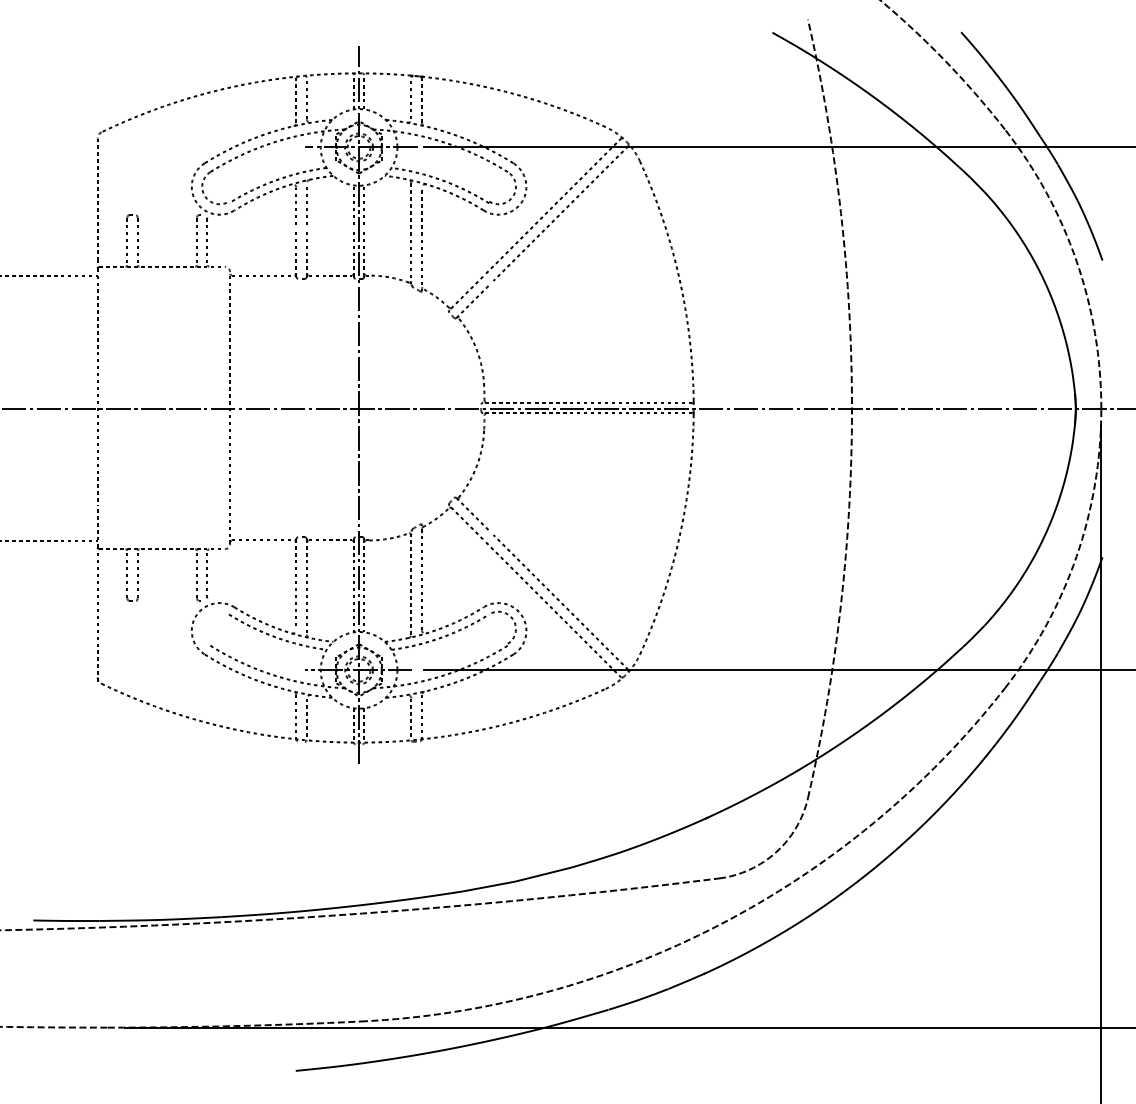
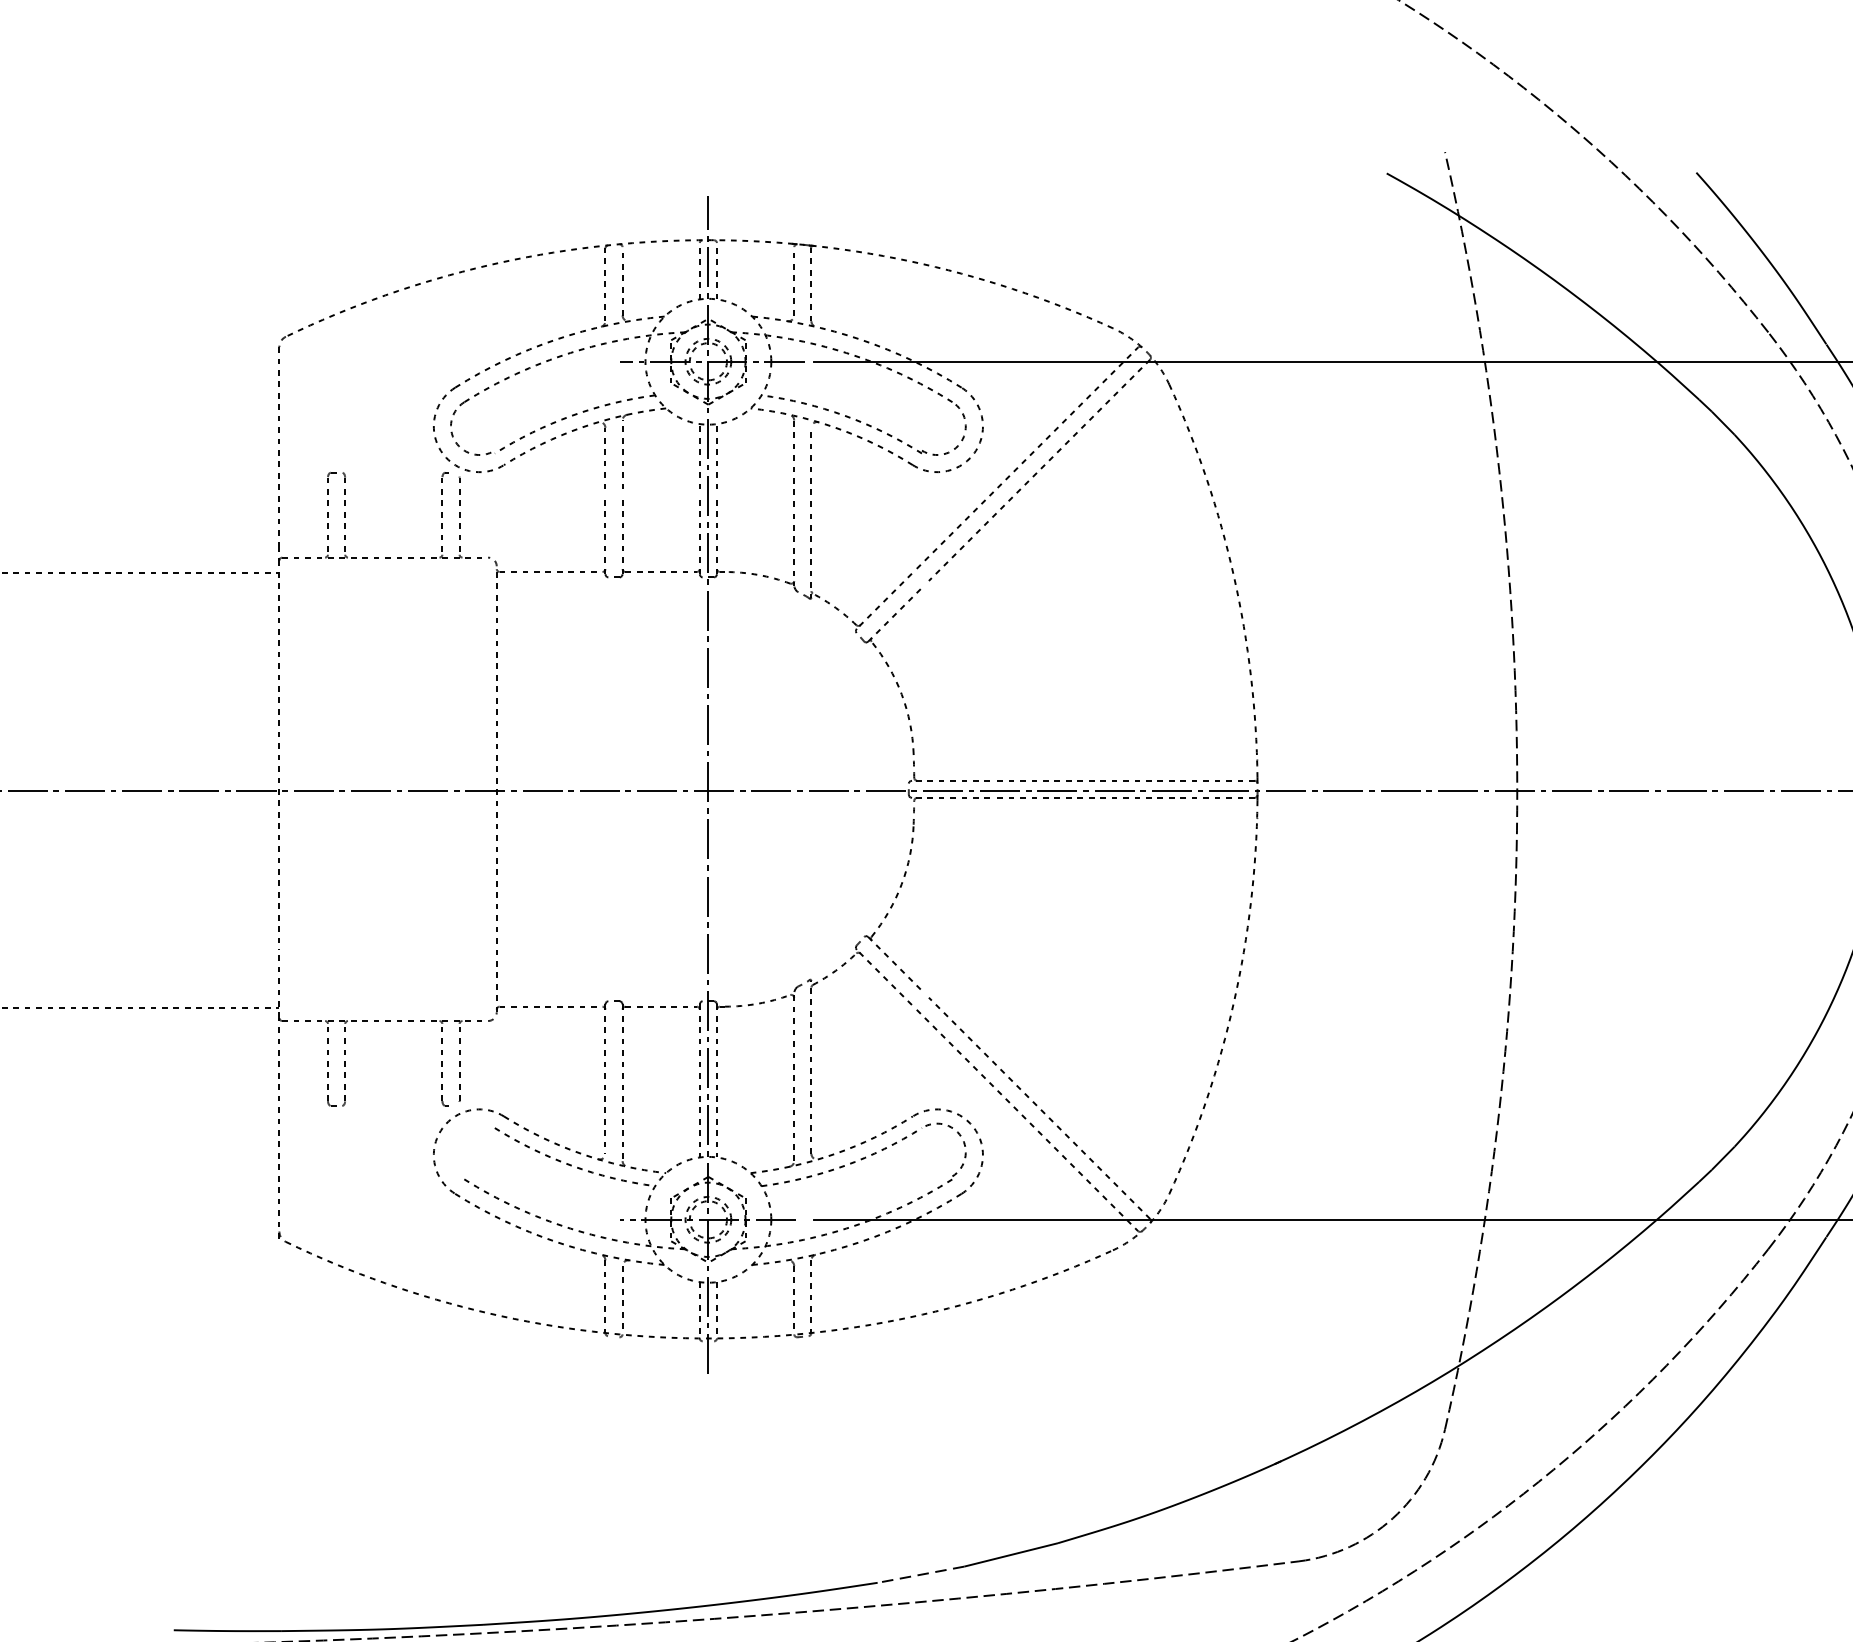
line: (488, 886) -> (920, 1574), solid -> dashed

